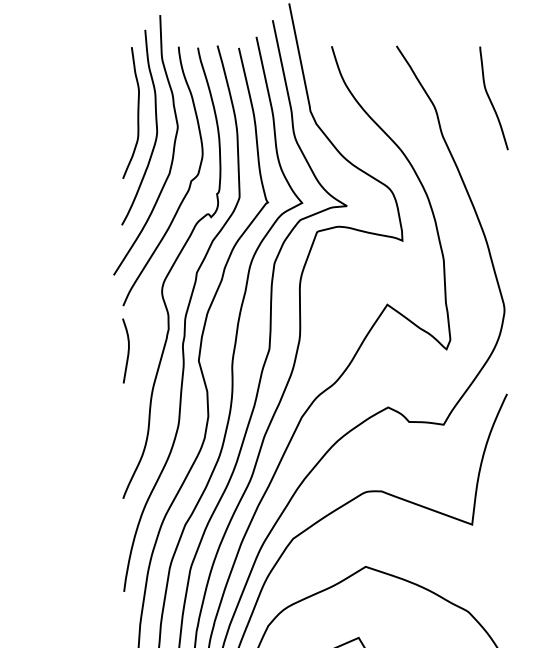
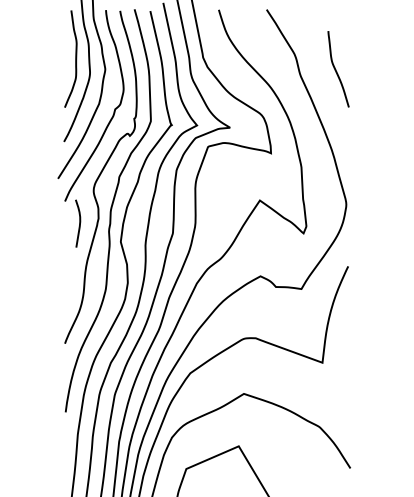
curve: (491, 98) -> (336, 69), moved
curve: (127, 350) -> (79, 223), moved

